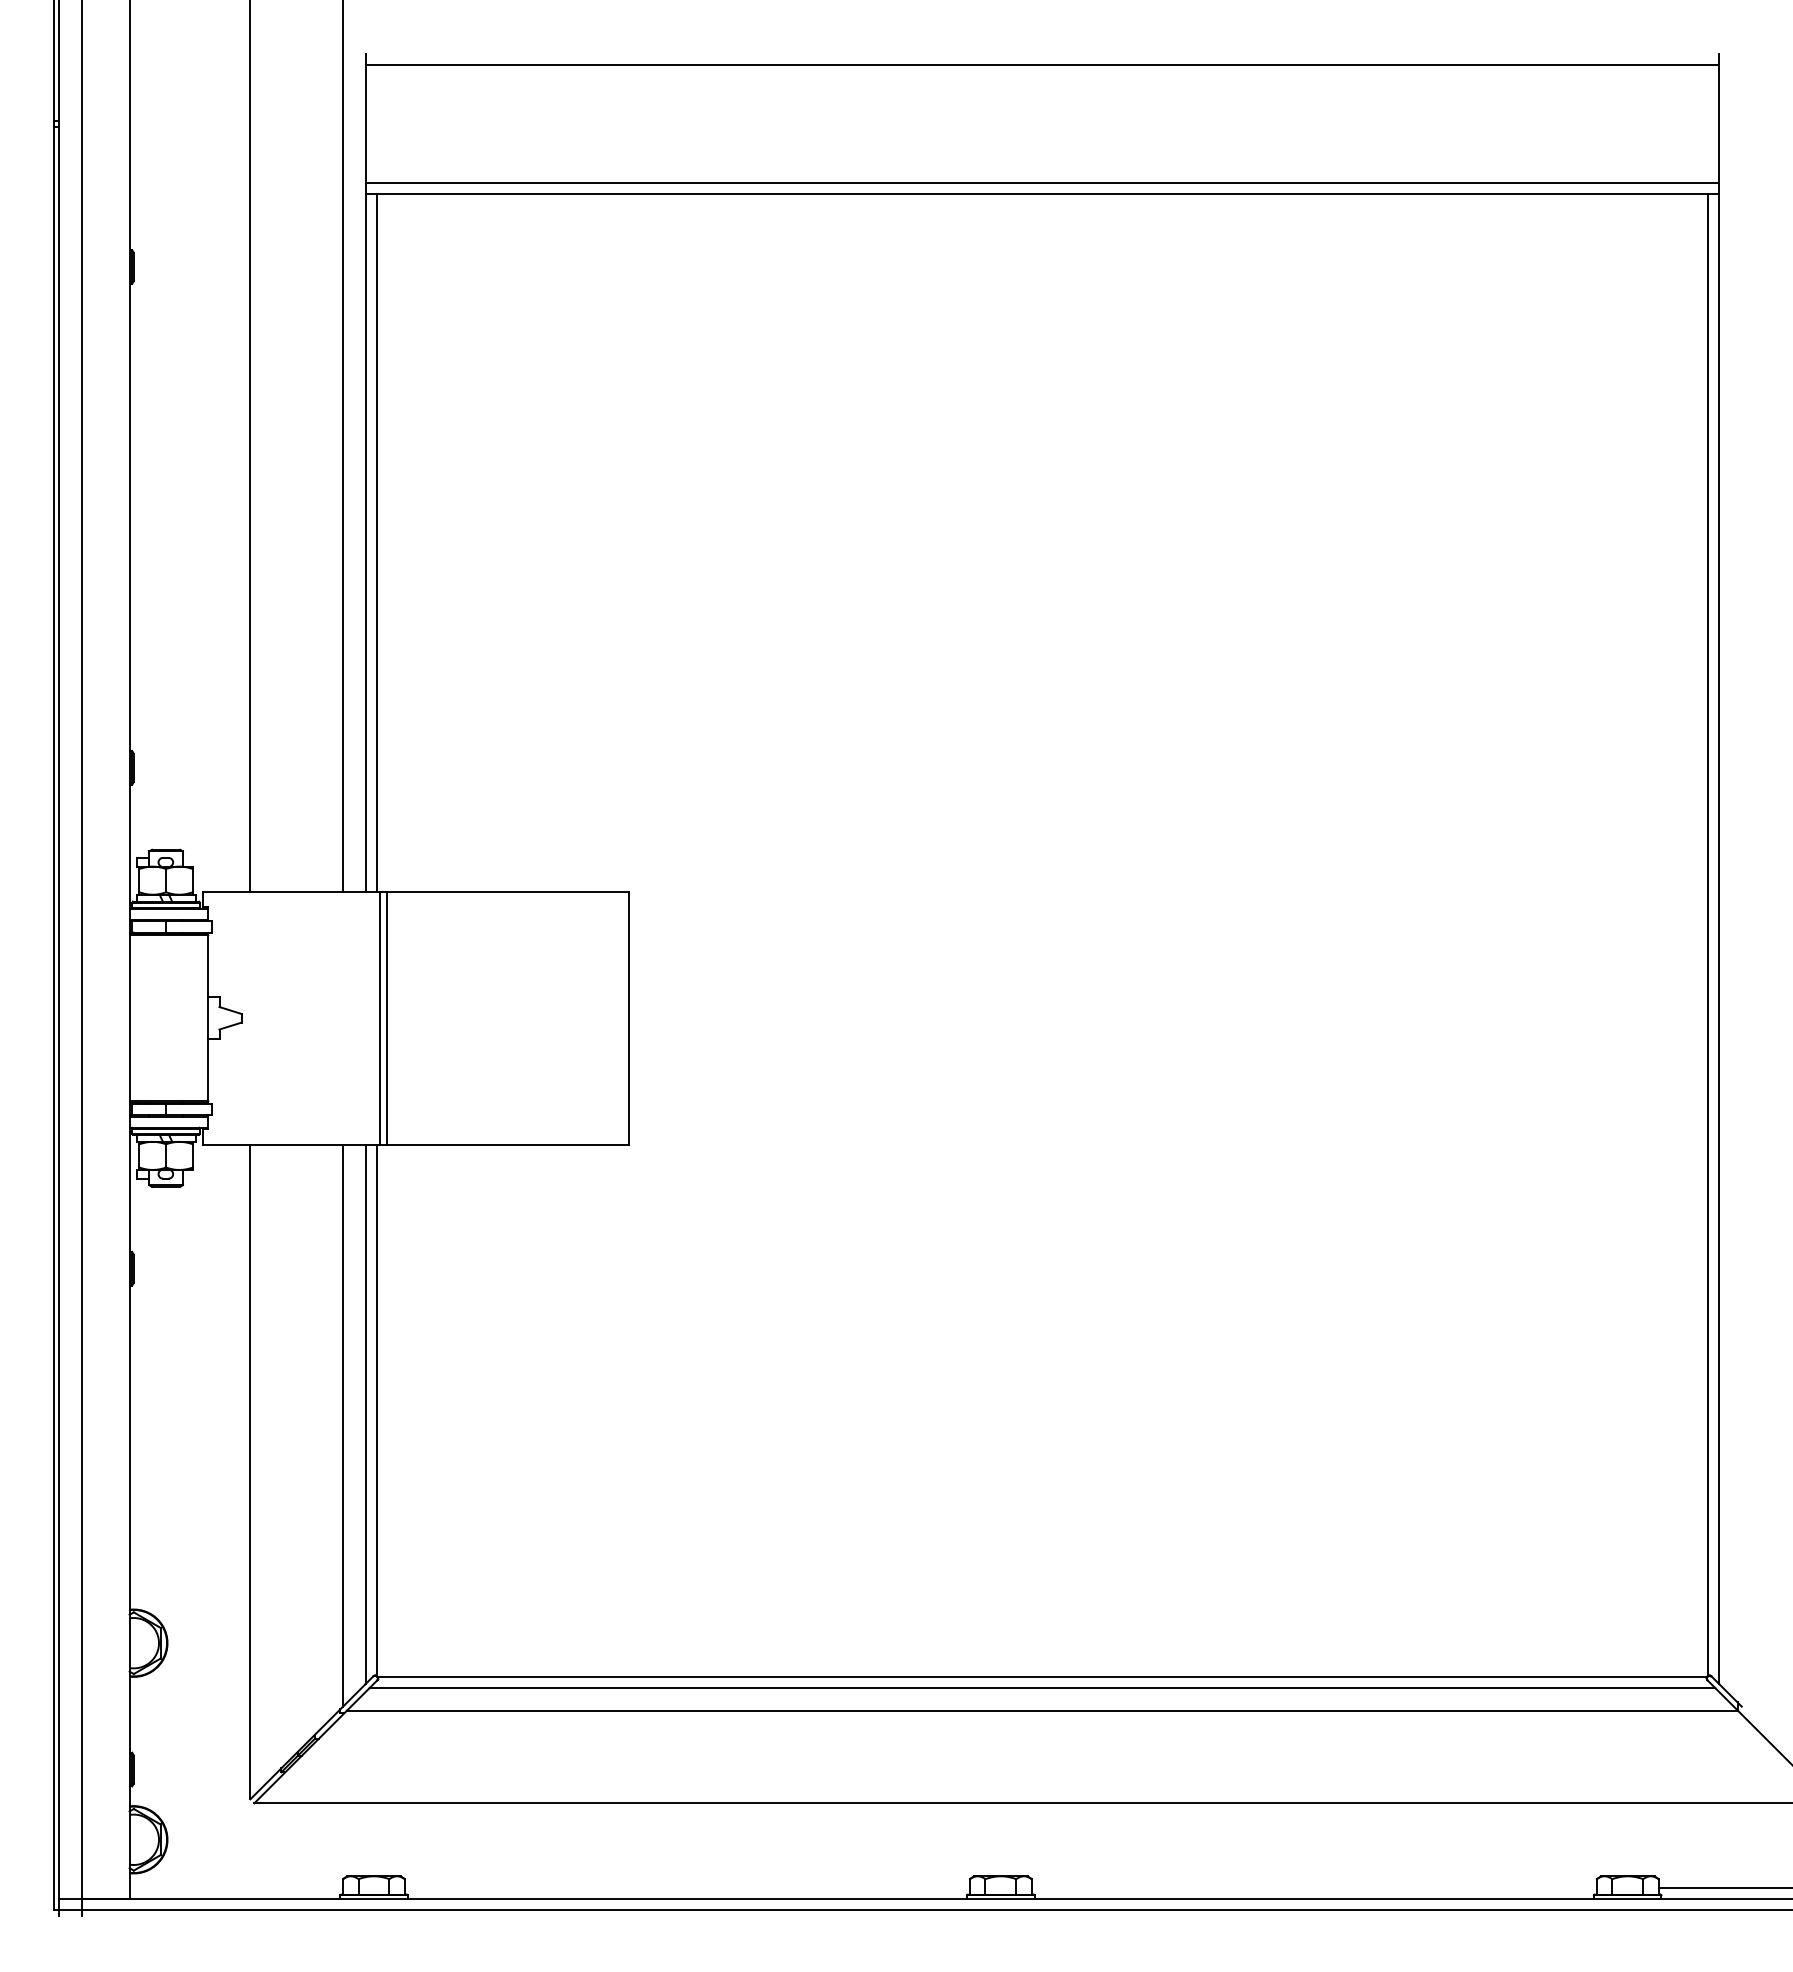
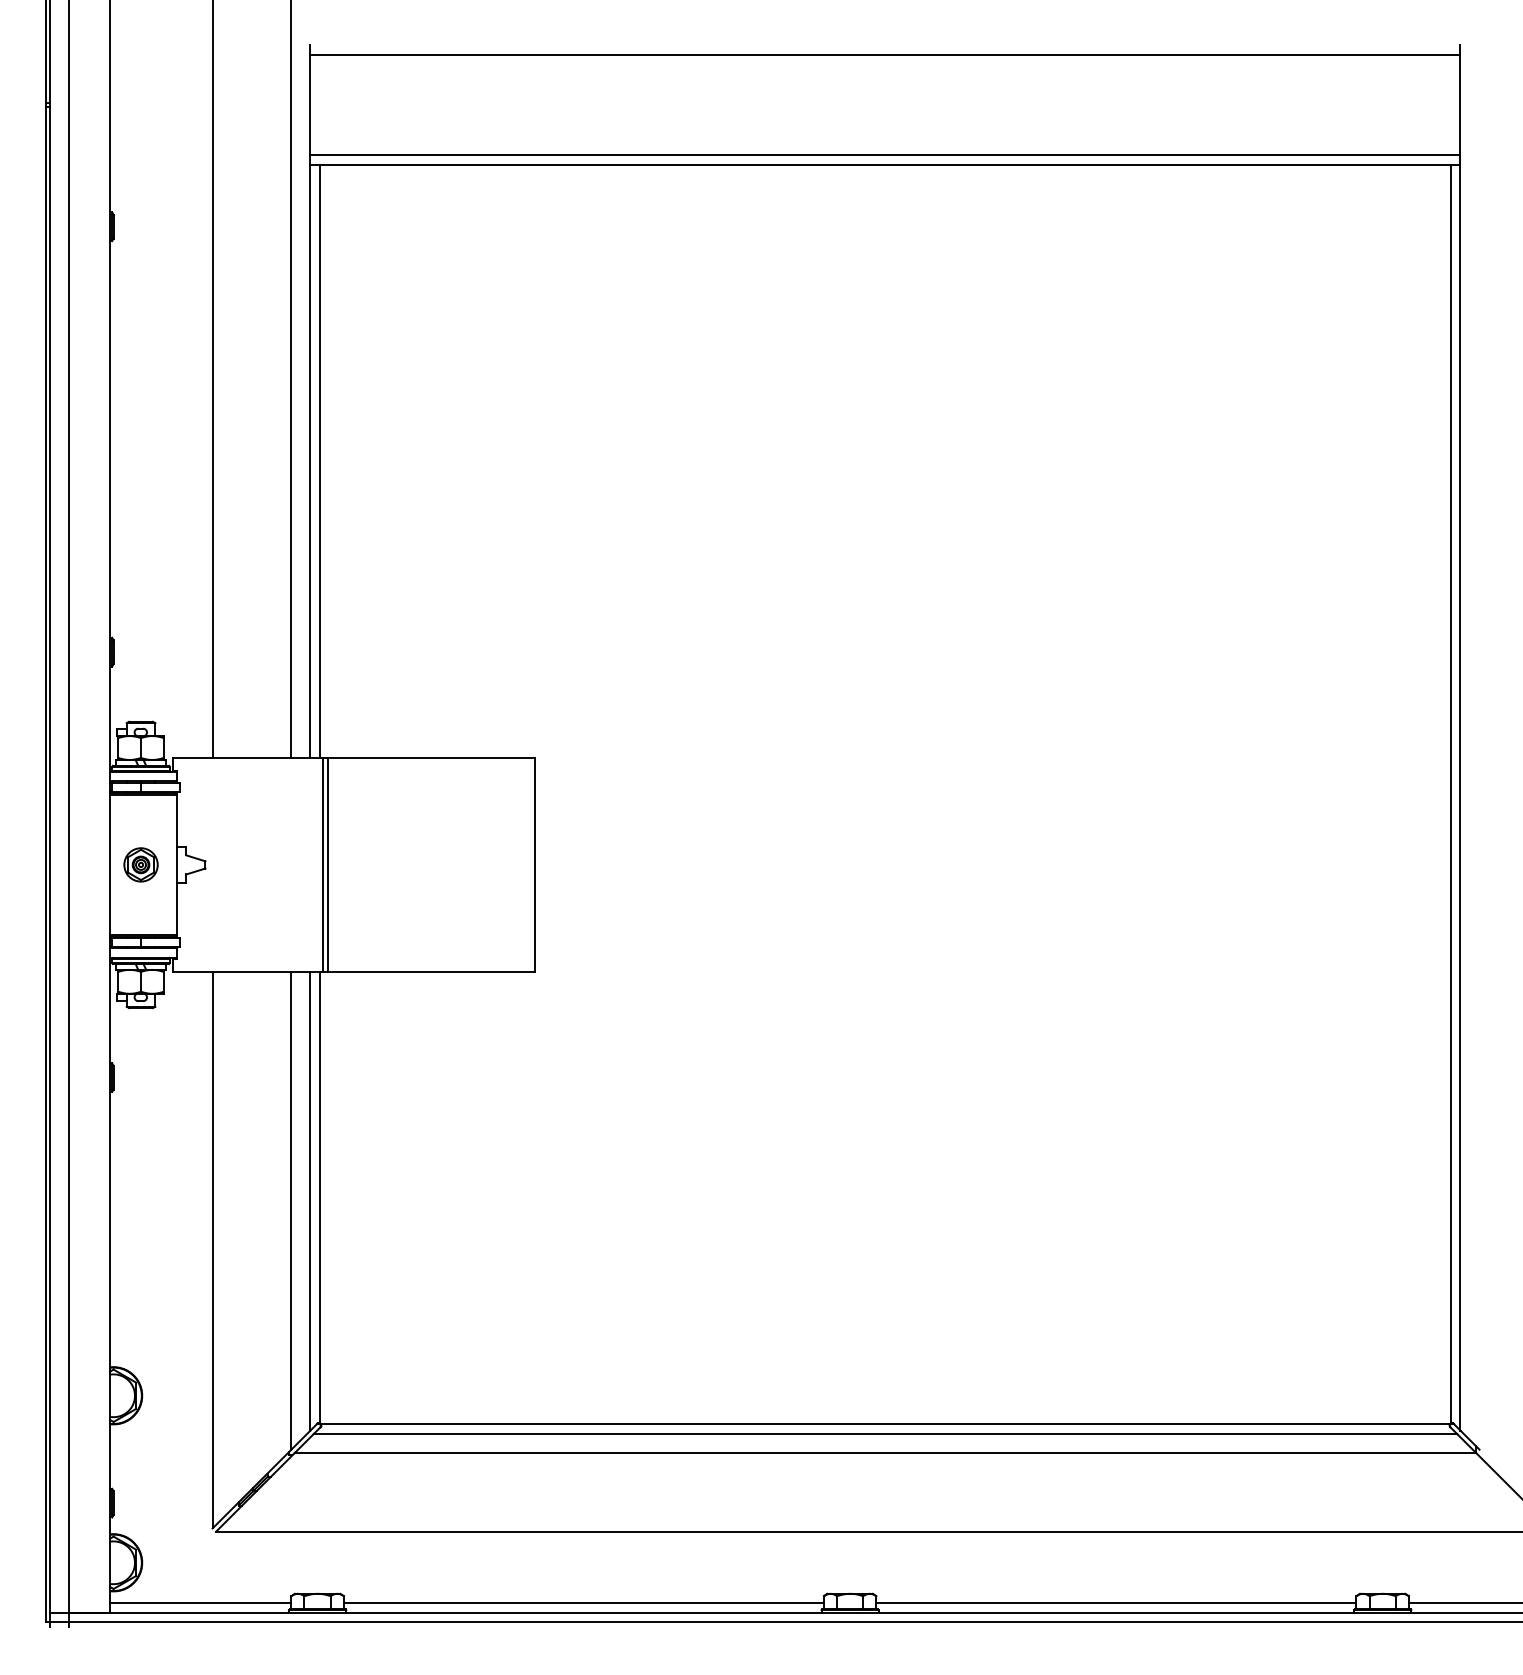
part: (165, 1017) -> (140, 864), added
line: (236, 1887) -> (200, 1603), added
line: (686, 1887) -> (583, 1603), added
line: (1313, 1887) -> (1115, 1603), added

